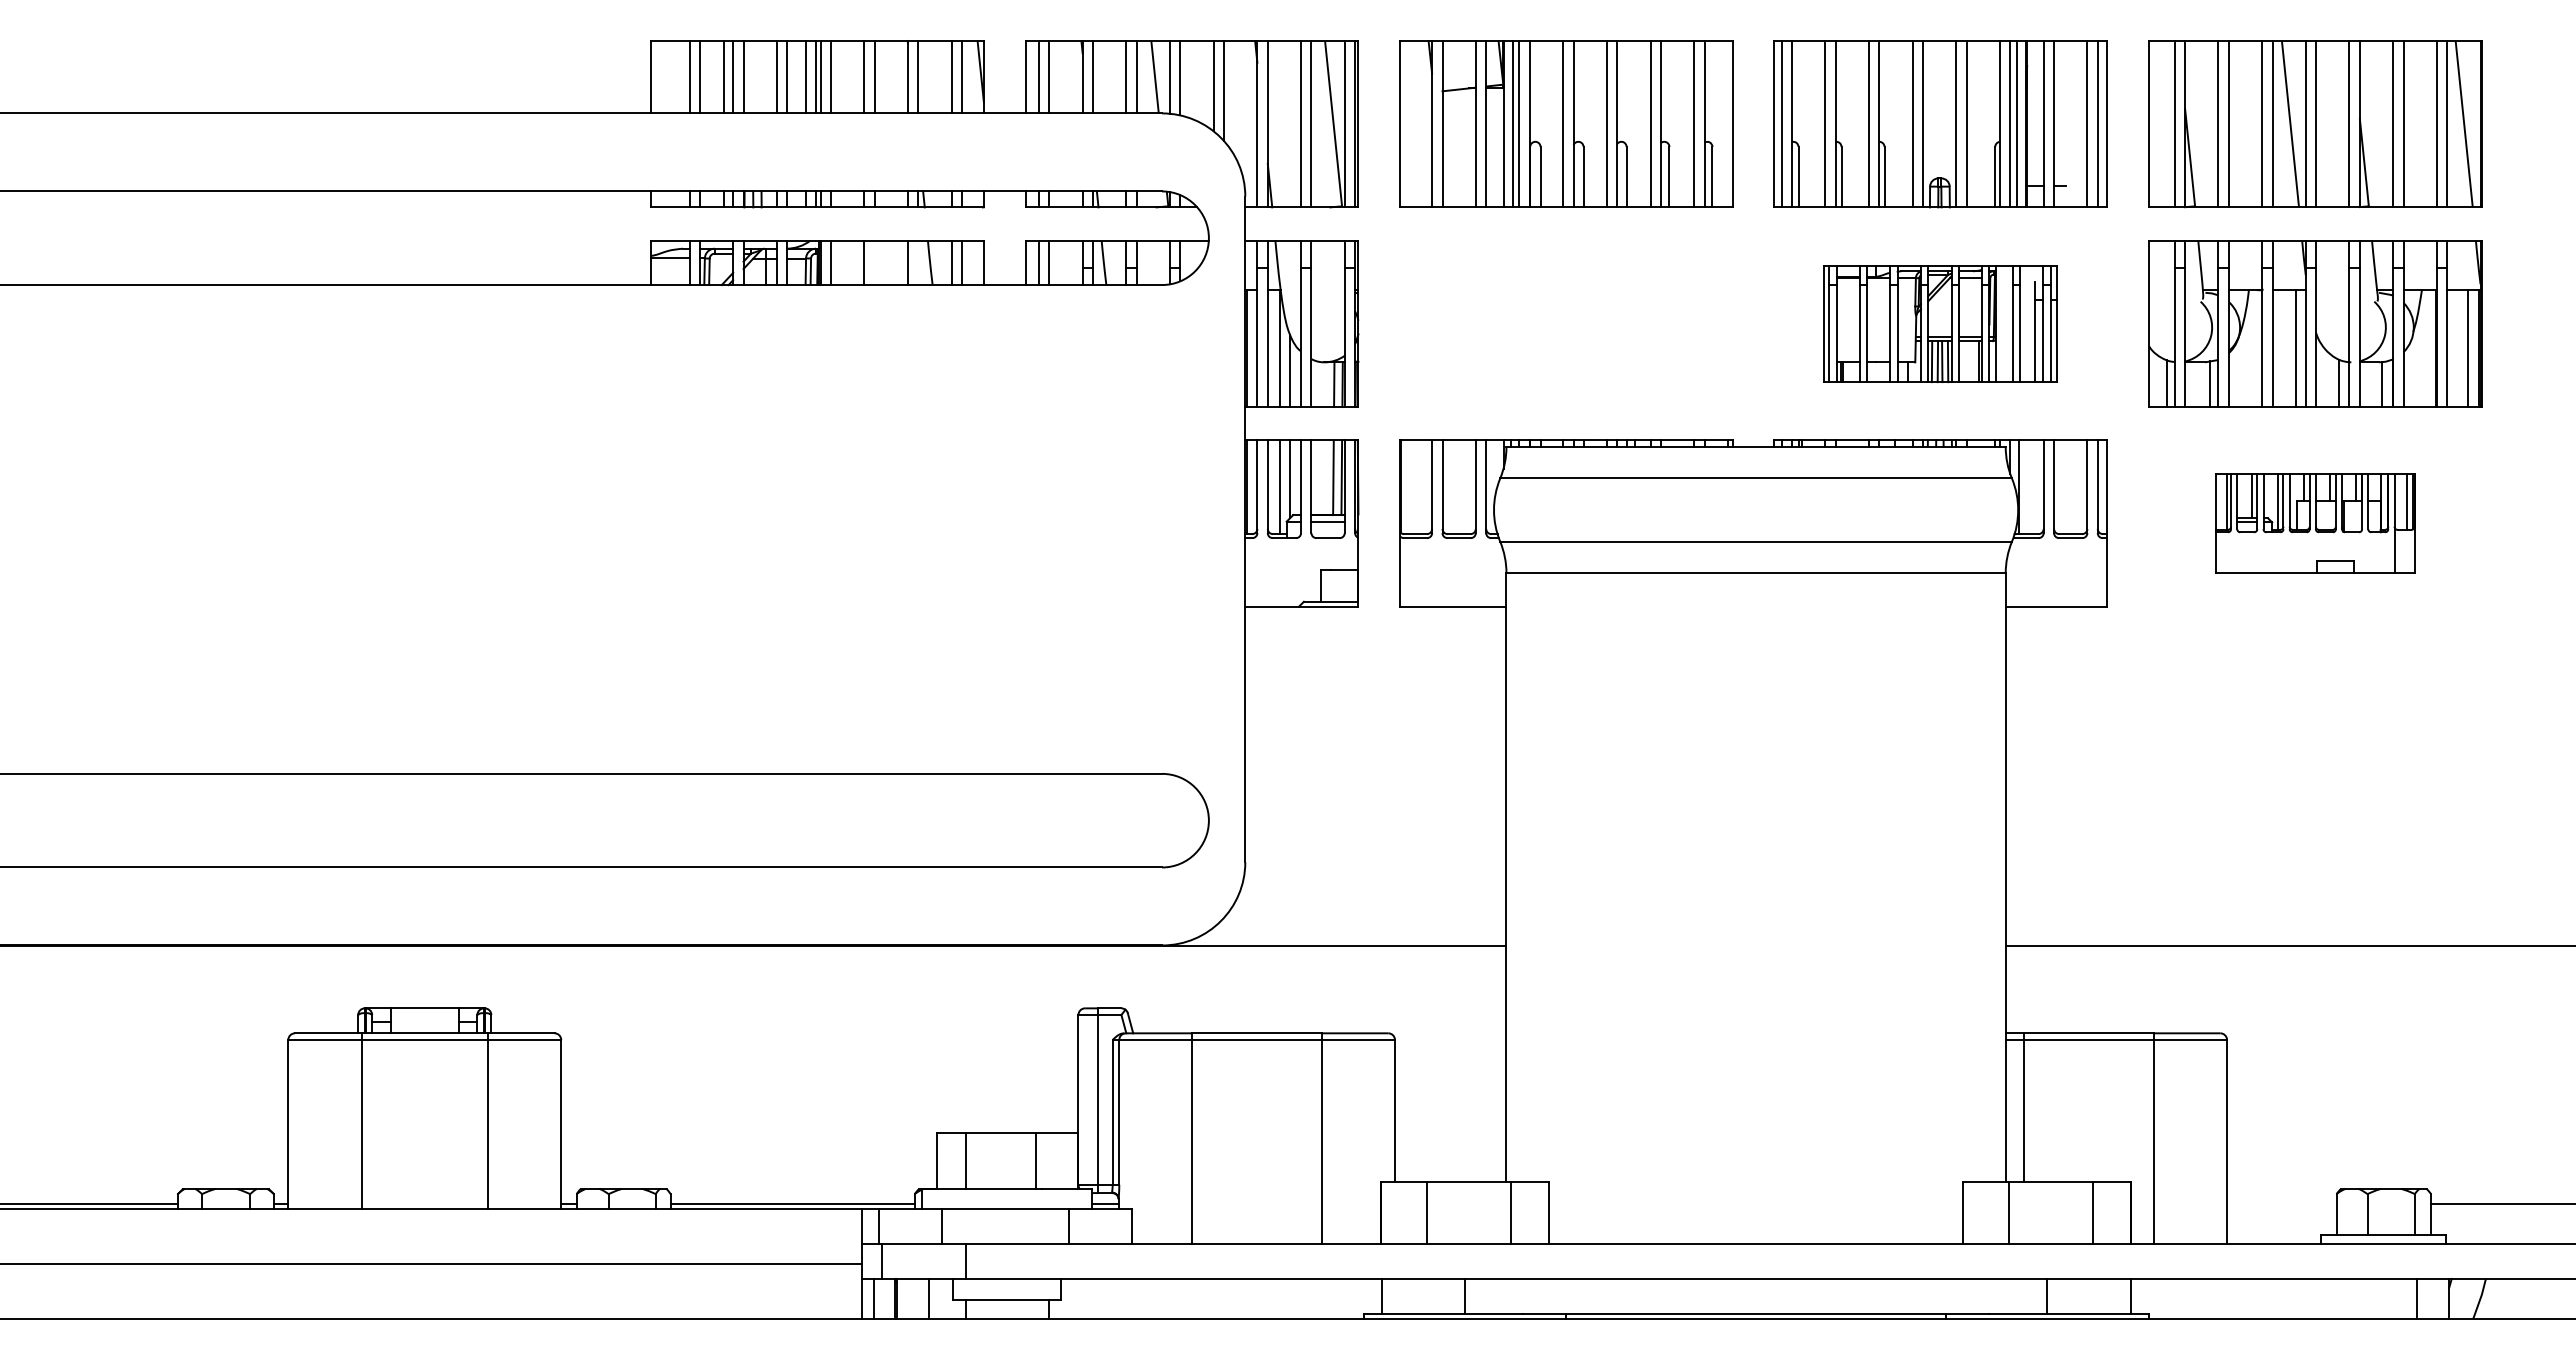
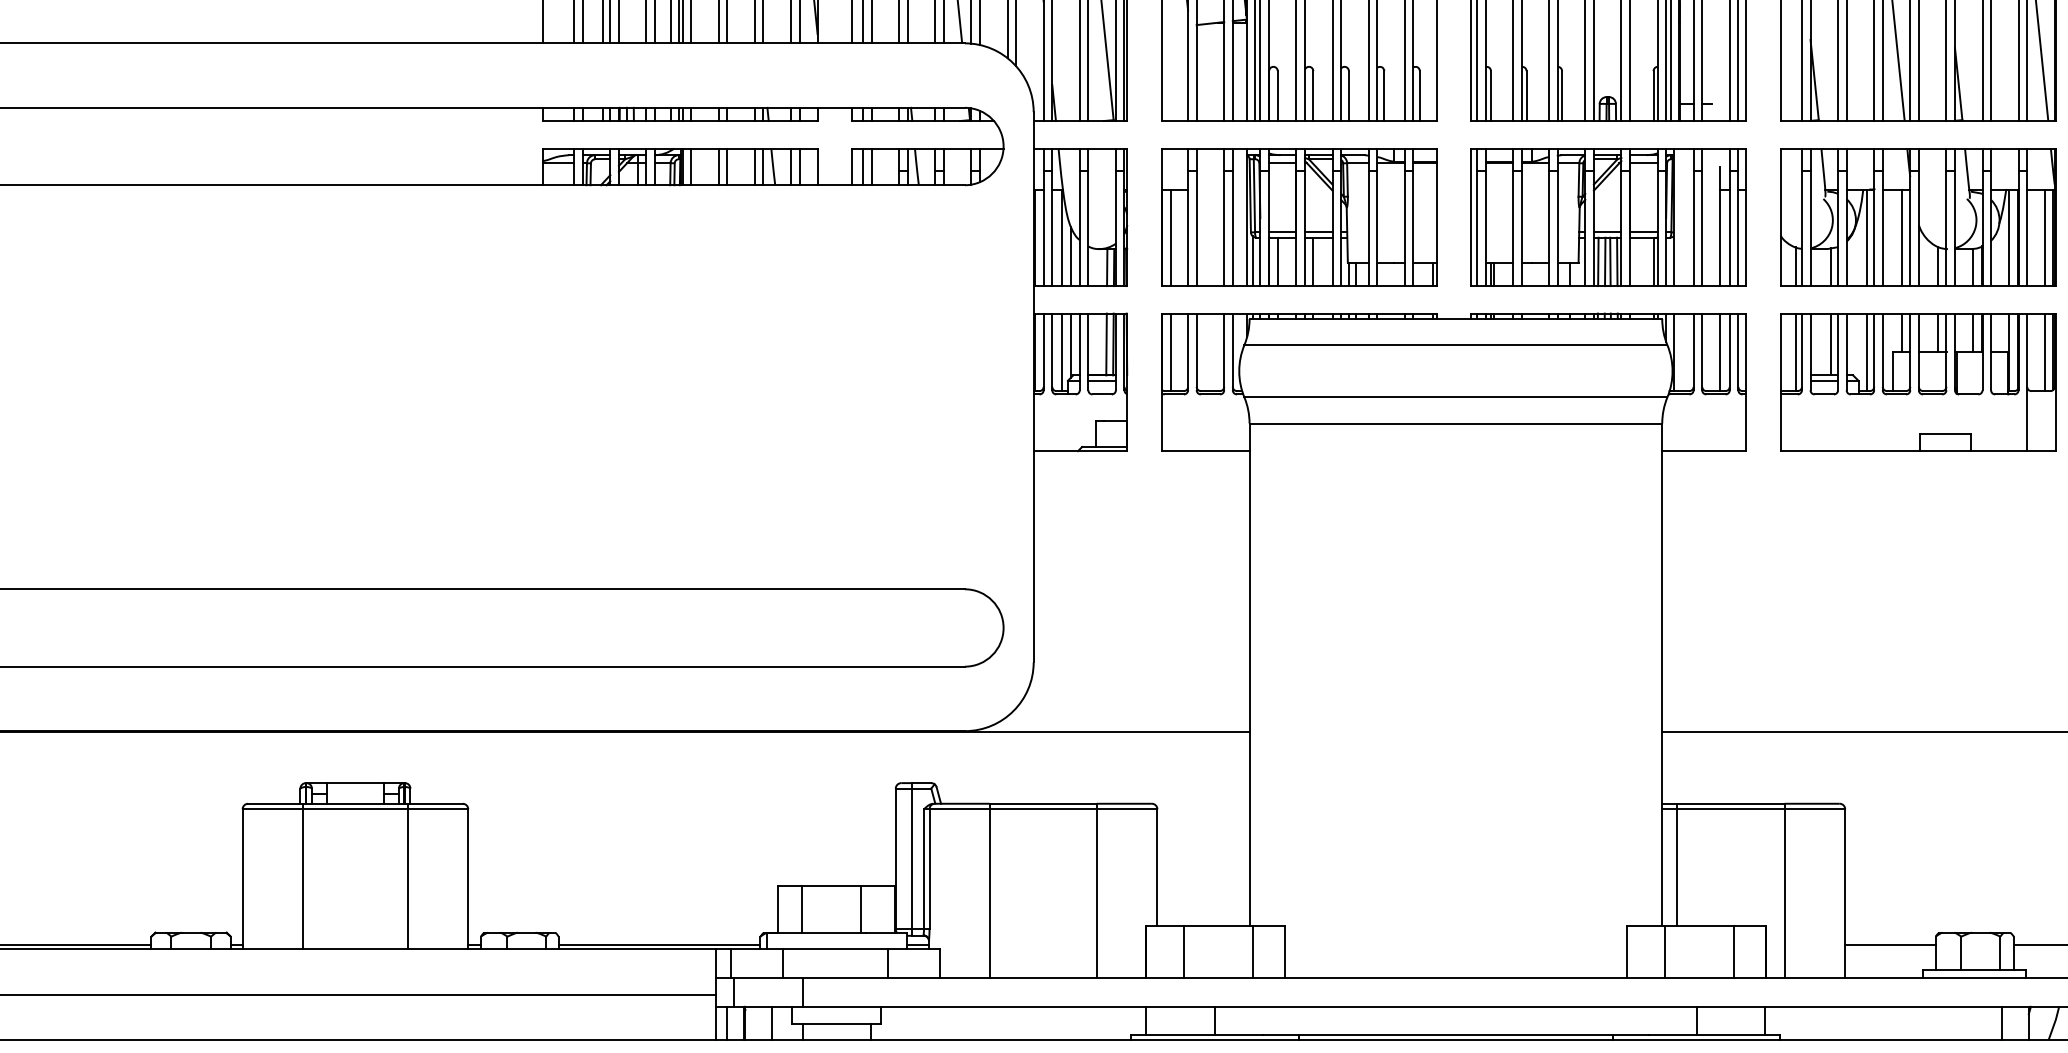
line: (874, 262) -> (727, 166), added
line: (918, 262) -> (763, 166), added
part: (1566, 323) -> (1299, 217), added
part: (1940, 323) -> (1608, 217), size x1.43
line: (2253, 348) -> (1867, 237), added
line: (2425, 348) -> (2009, 237), added
line: (1411, 487) -> (1171, 352), added
line: (2074, 487) -> (1719, 352), added
part: (2315, 523) -> (1918, 382), size x1.67
line: (2281, 1204) -> (1890, 945), added

